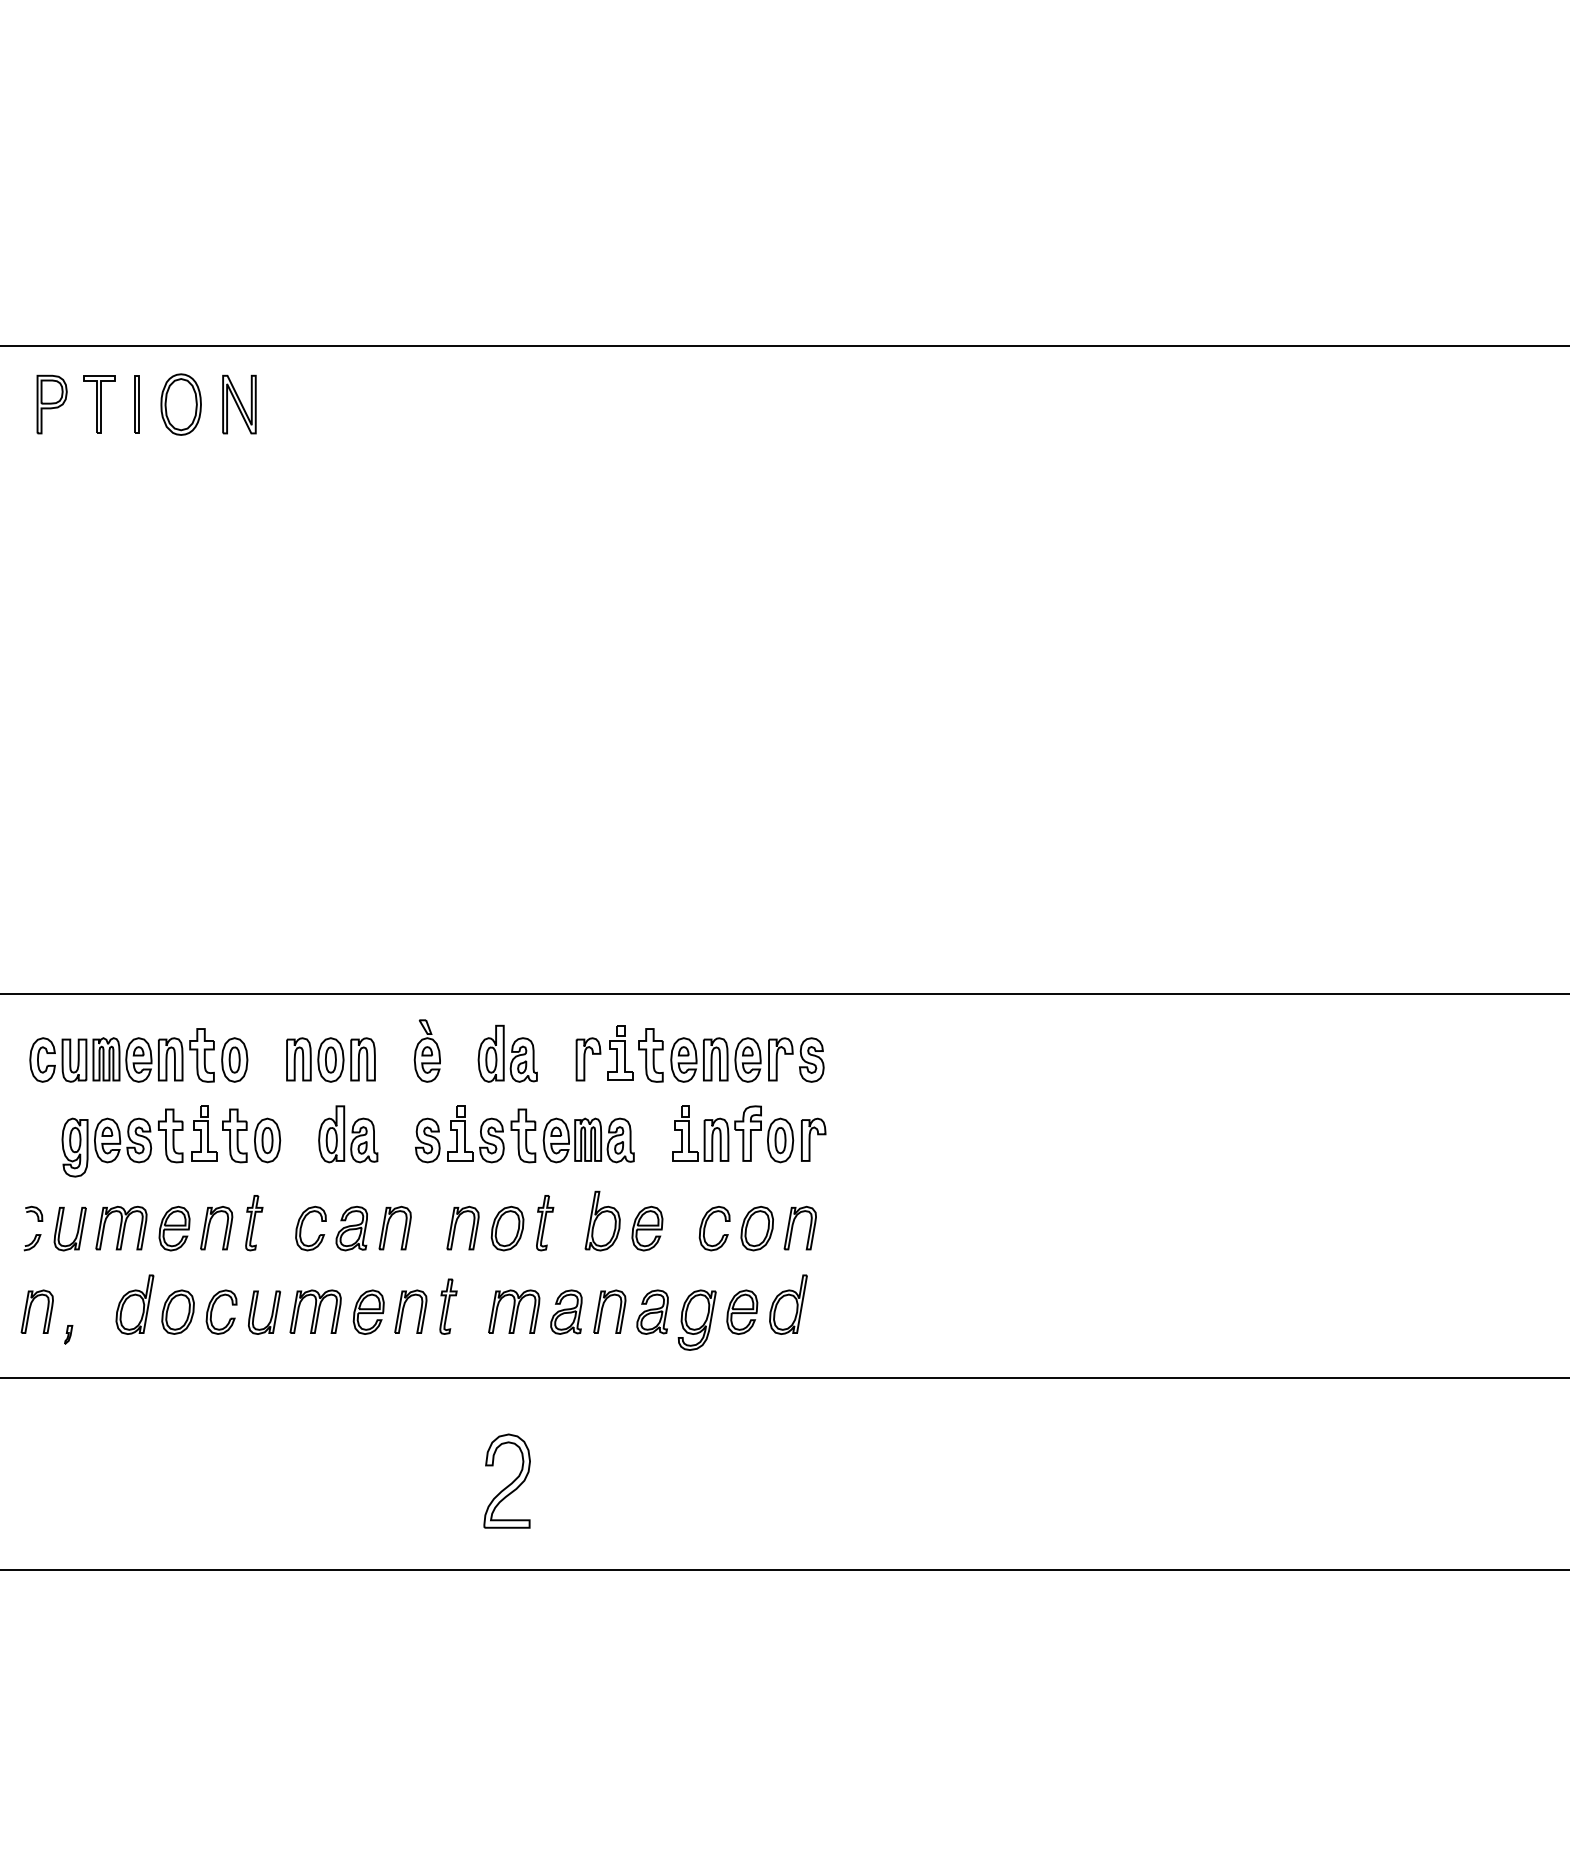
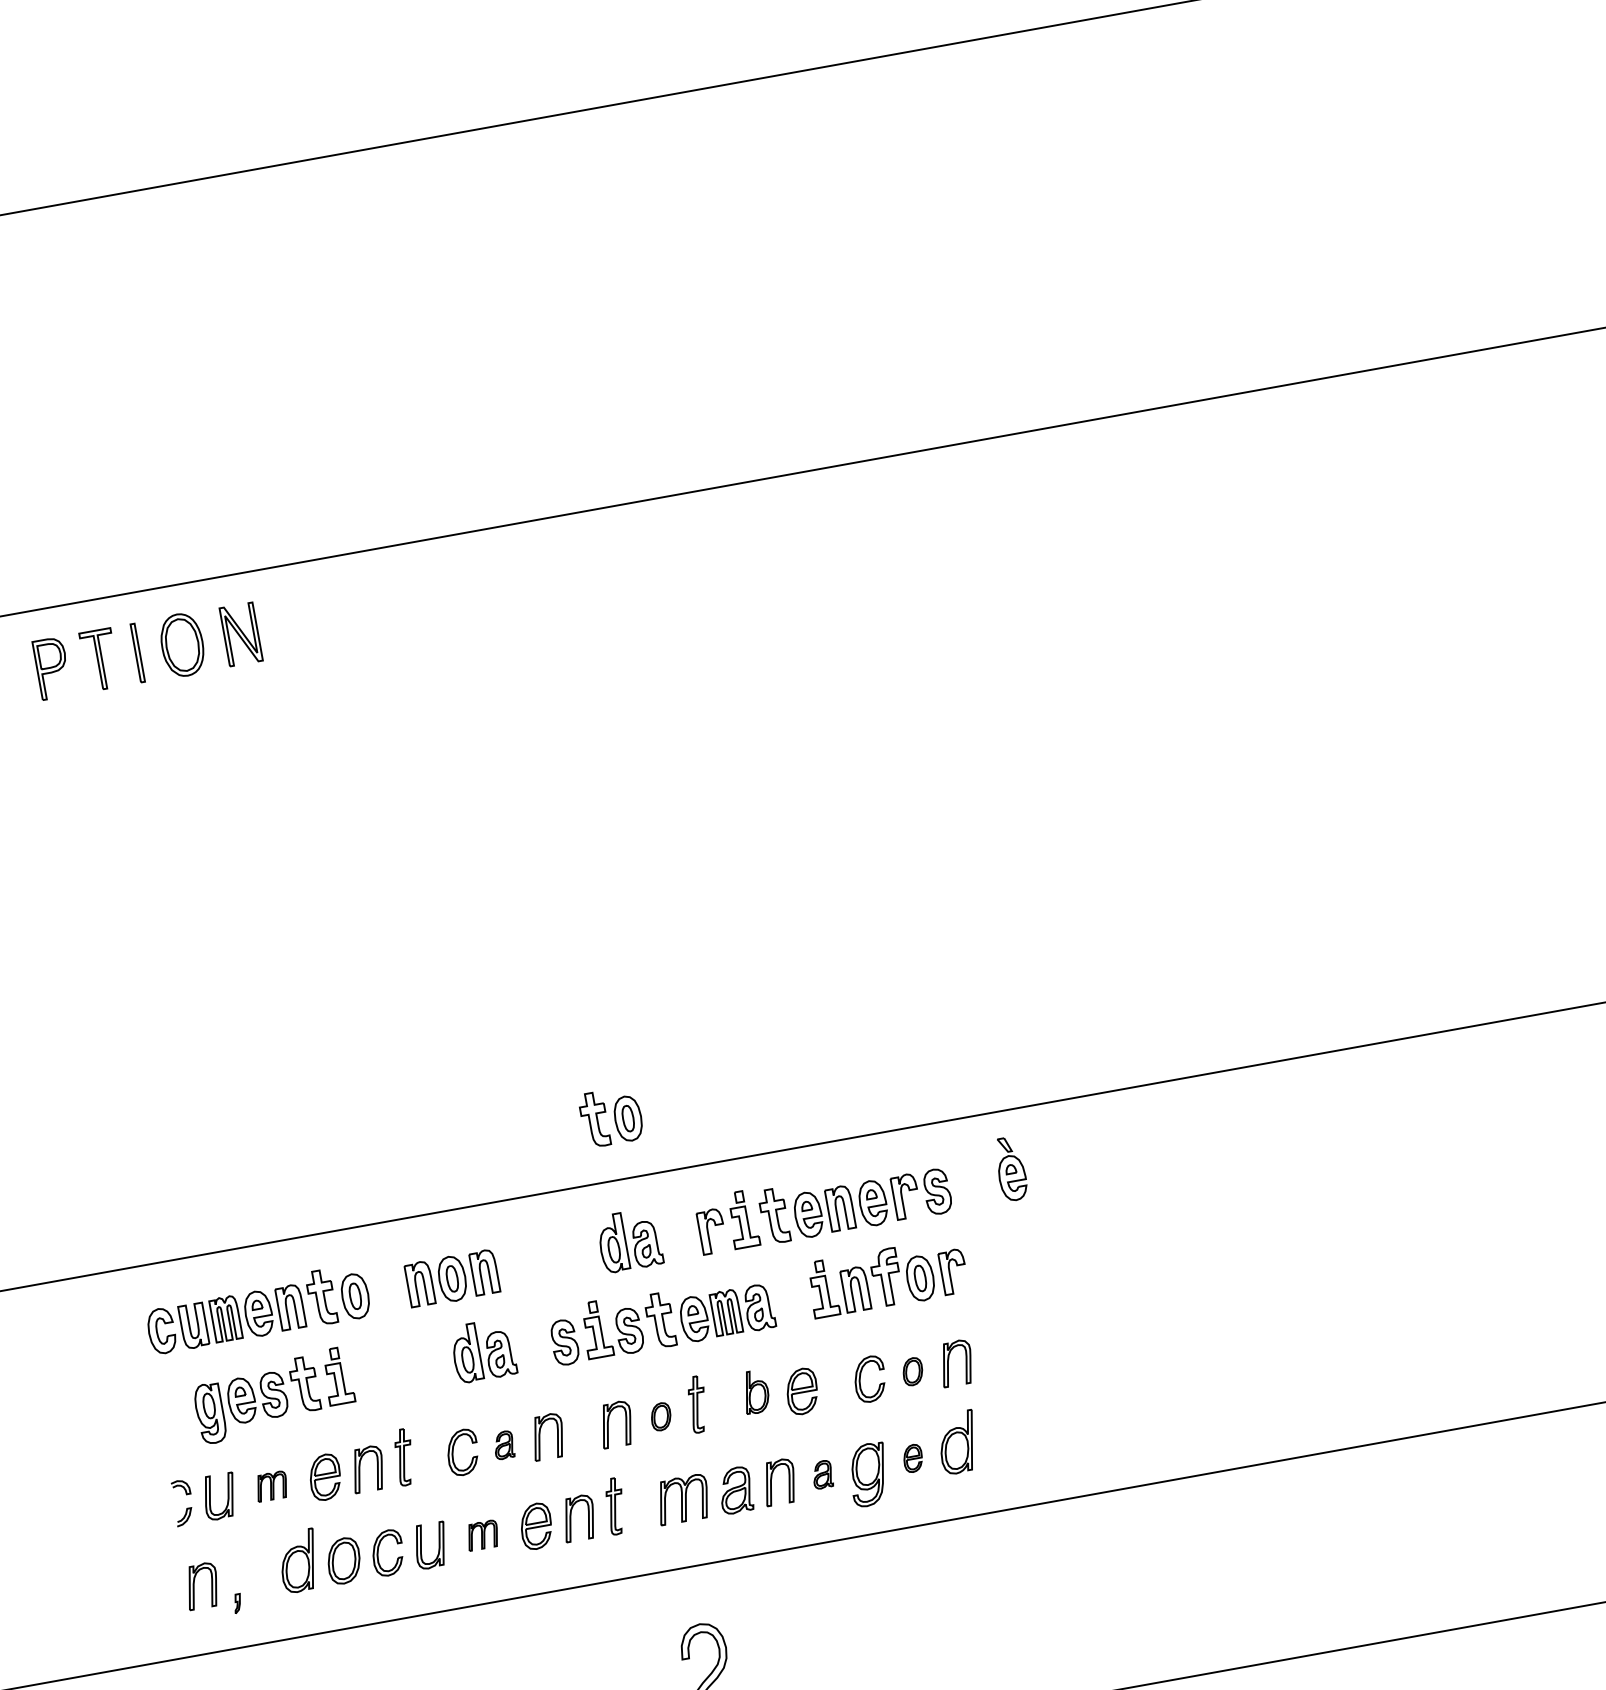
part: (426, 1050) -> (1009, 1168), moved
part: (251, 1135) -> (611, 1116), moved
part: (602, 1220) -> (755, 1391), size x0.7
part: (121, 1227) -> (271, 1485), size x0.6
part: (351, 1228) -> (503, 1445), size x0.6
part: (507, 1228) -> (661, 1416), size x0.6
part: (756, 1228) -> (912, 1371), size x0.6
part: (315, 1311) -> (482, 1535), size x0.6
part: (652, 1311) -> (822, 1474), size x0.6
part: (742, 1311) -> (913, 1457), size x0.6

